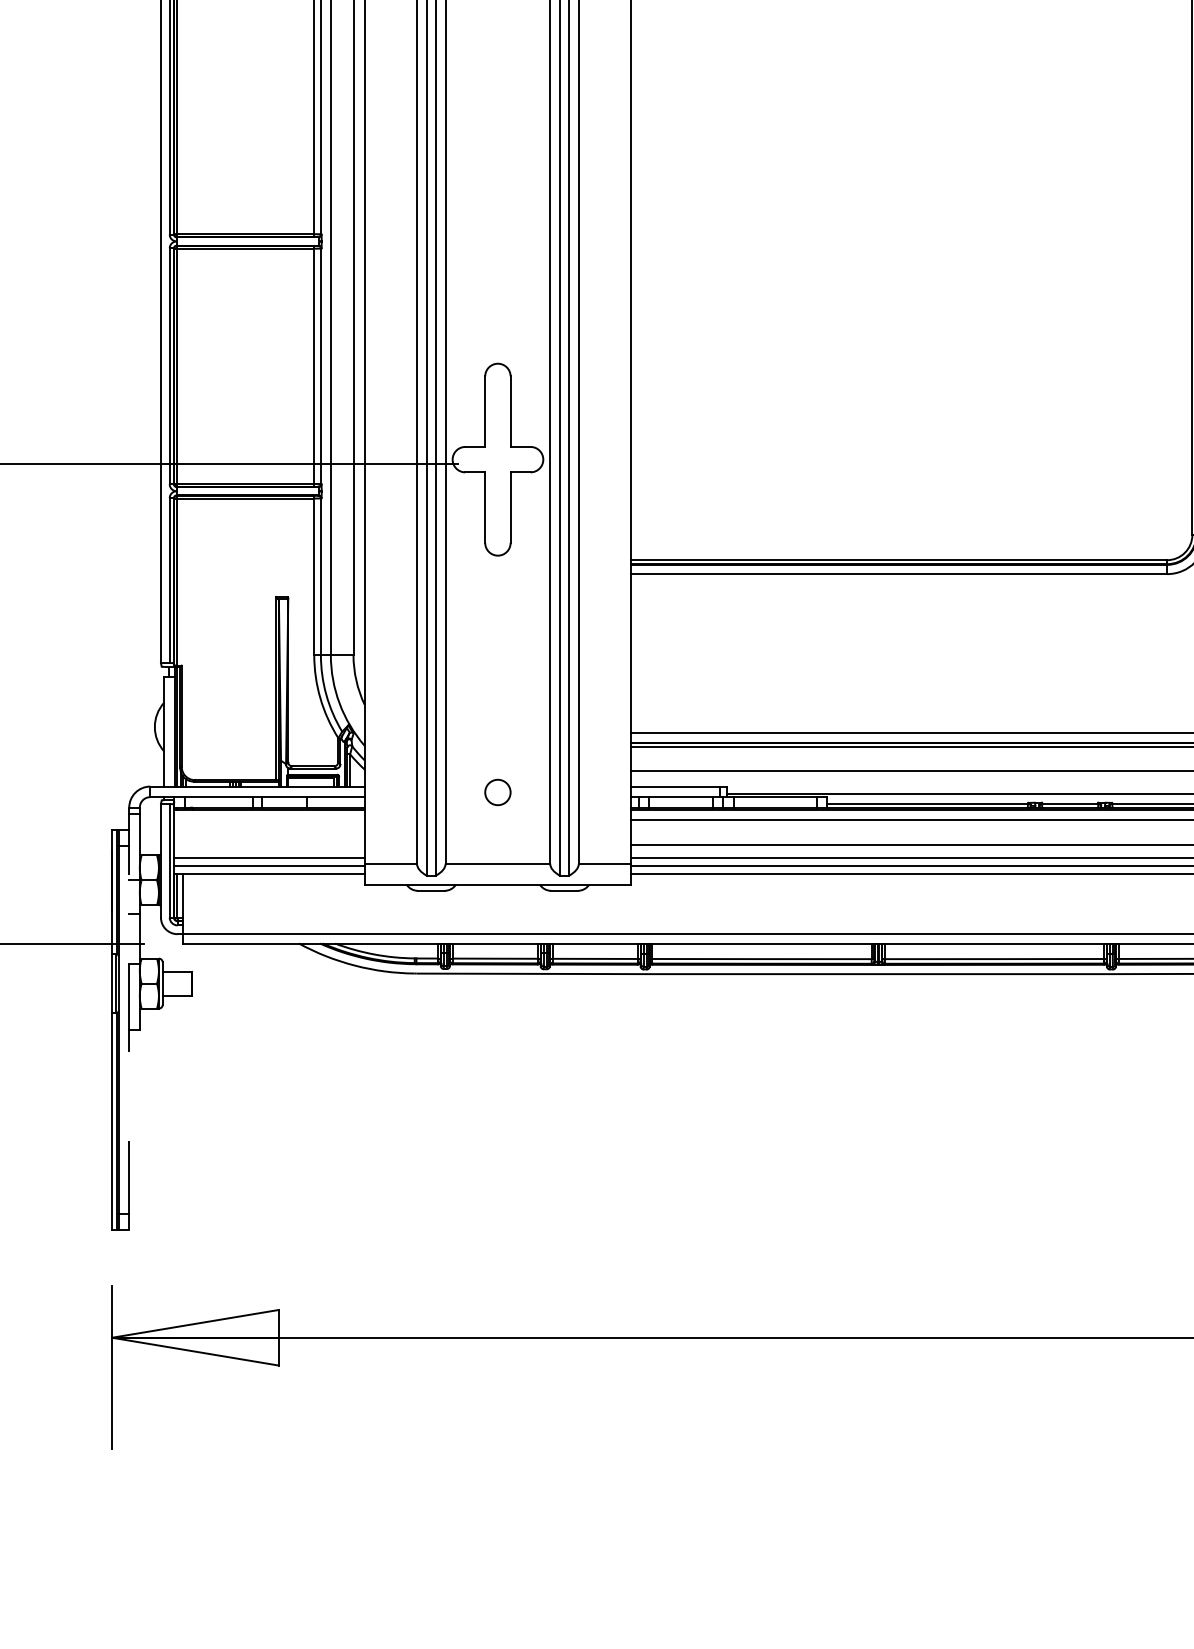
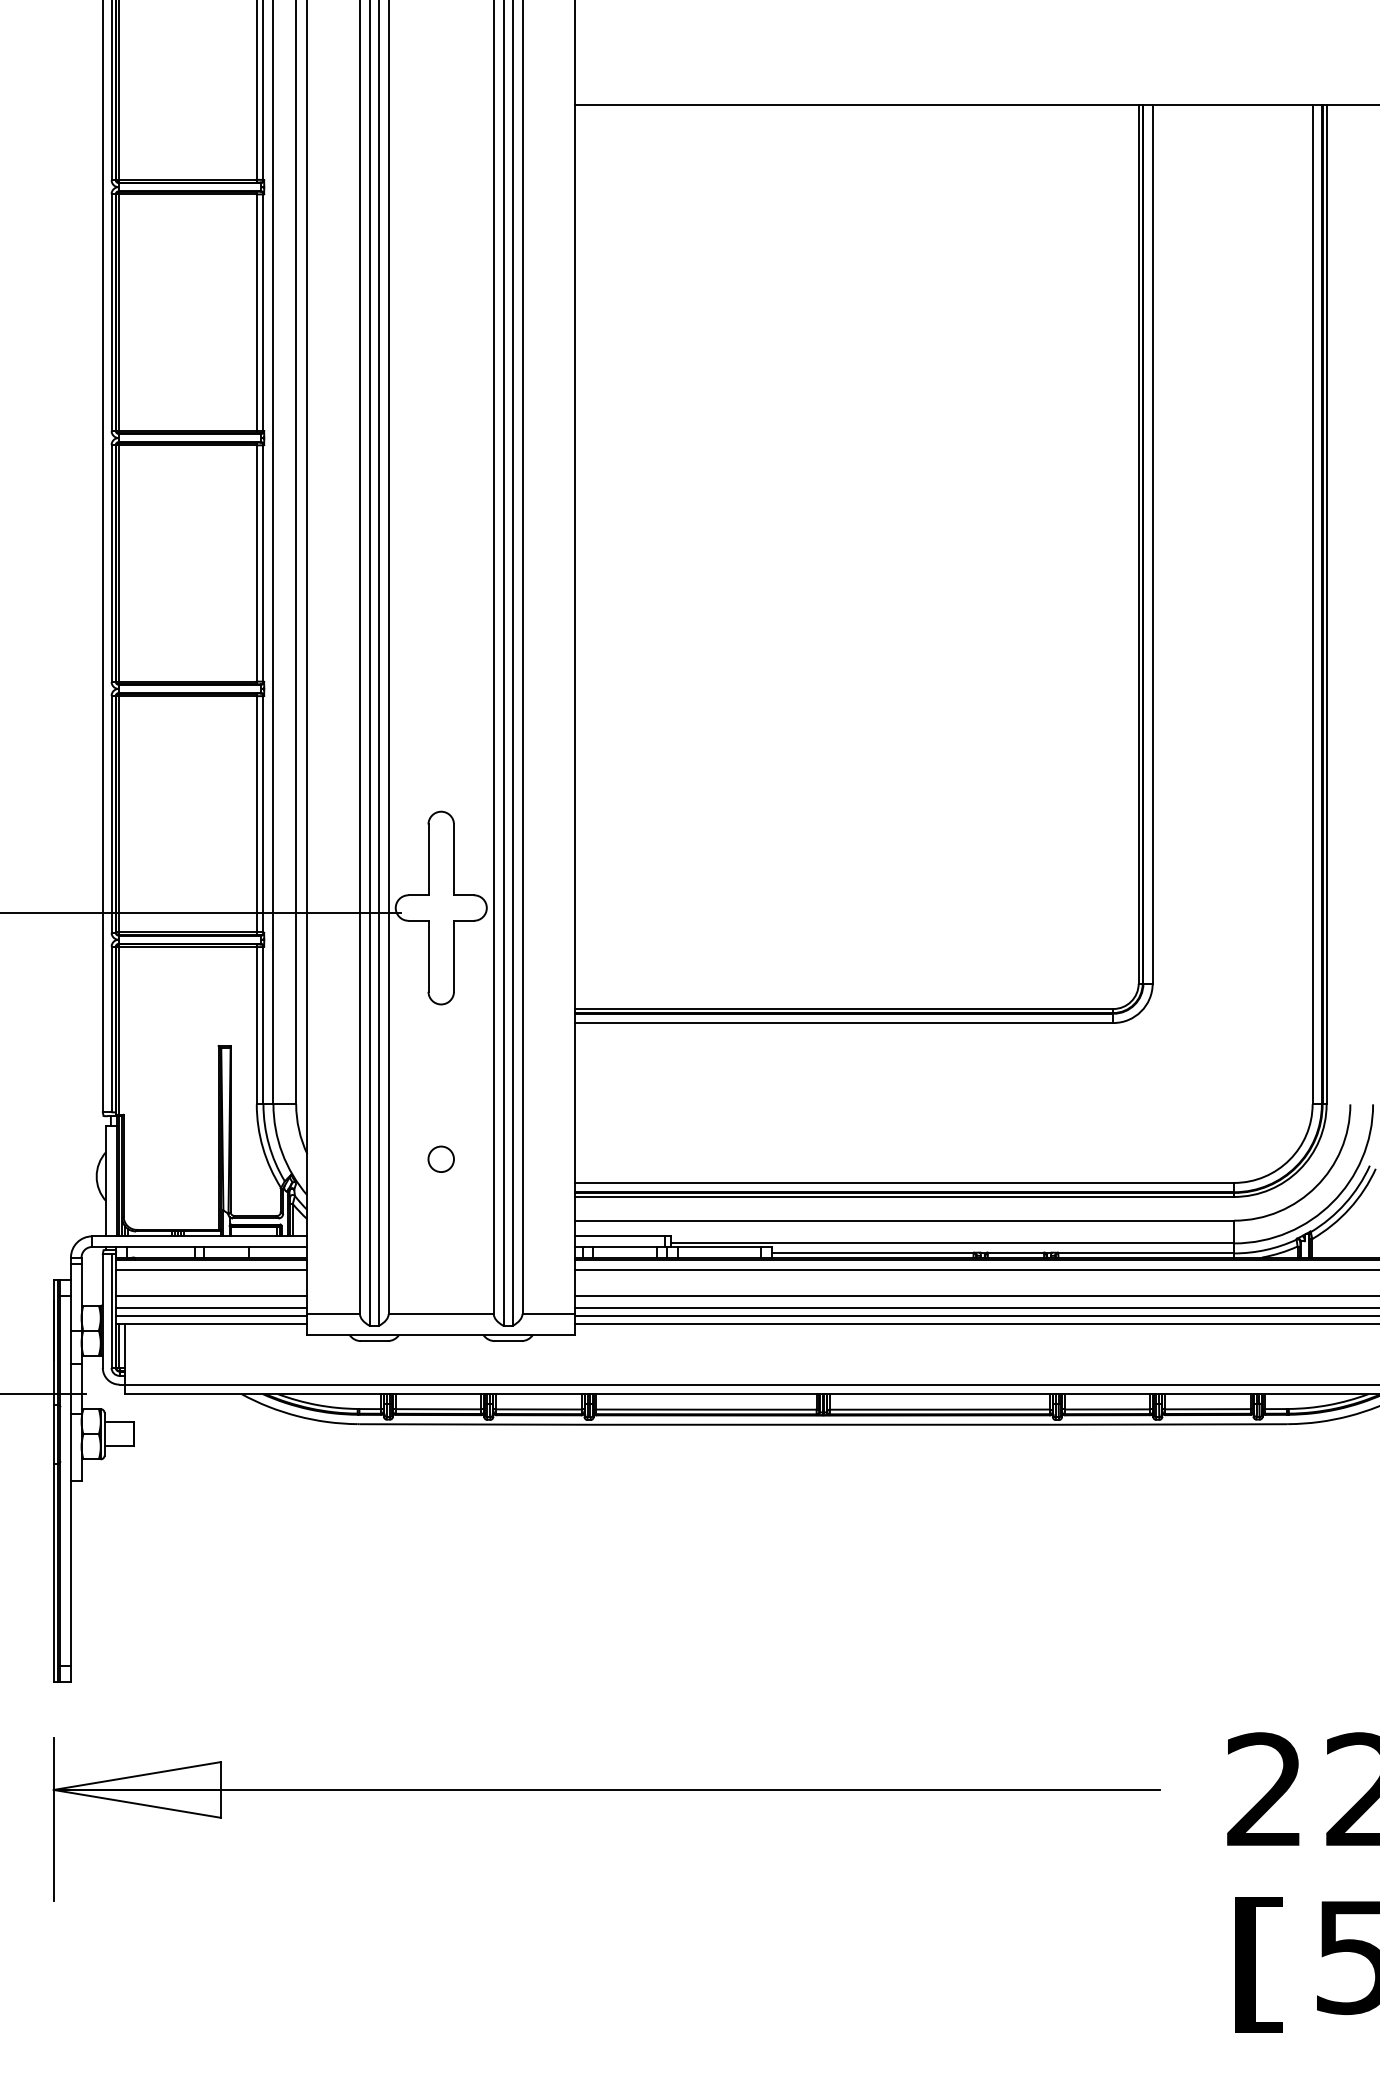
circle: (497, 791) -> (440, 1158), moved
line: (269, 819) -> (211, 1269), added
line: (269, 845) -> (211, 1295), added
line: (128, 1018) -> (70, 1469), dashed -> solid

